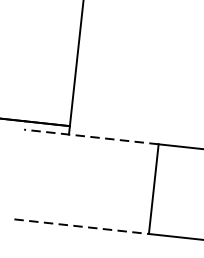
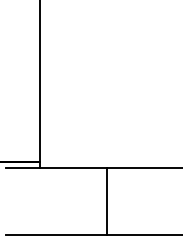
line: (91, 136) -> (56, 167), dashed -> solid
line: (82, 226) -> (57, 234), dashed -> solid

